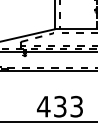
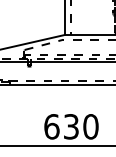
text: (60, 106) -> (71, 126), 433 -> 630

